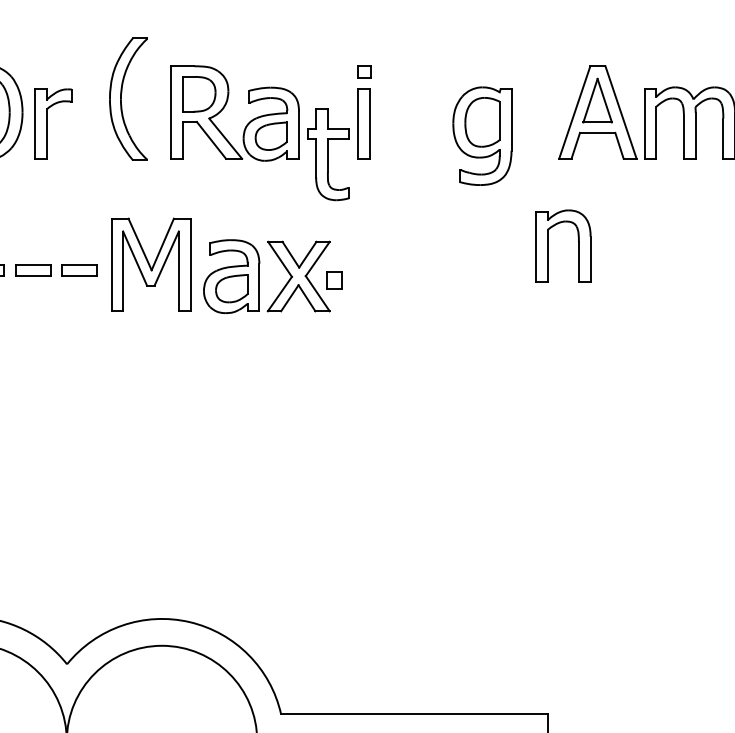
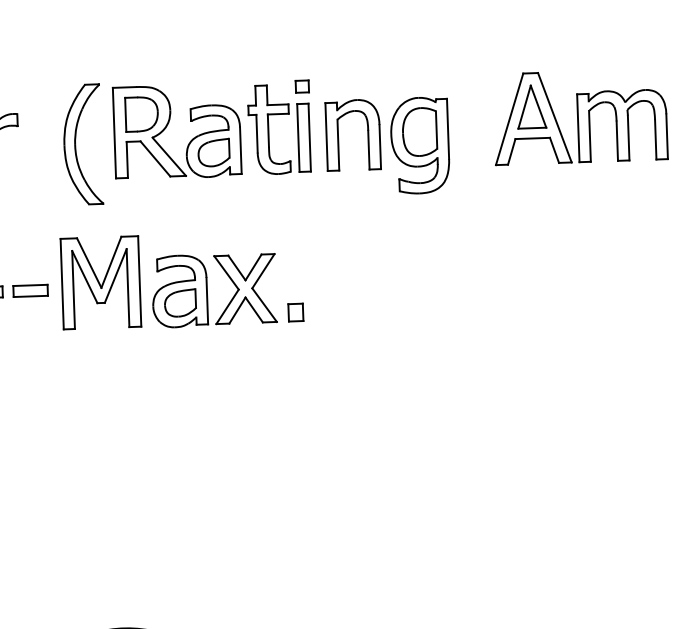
part: (121, 98) -> (75, 144), moved
part: (328, 154) -> (268, 129), moved
part: (548, 245) -> (338, 135), moved
part: (334, 280) -> (295, 312), moved

